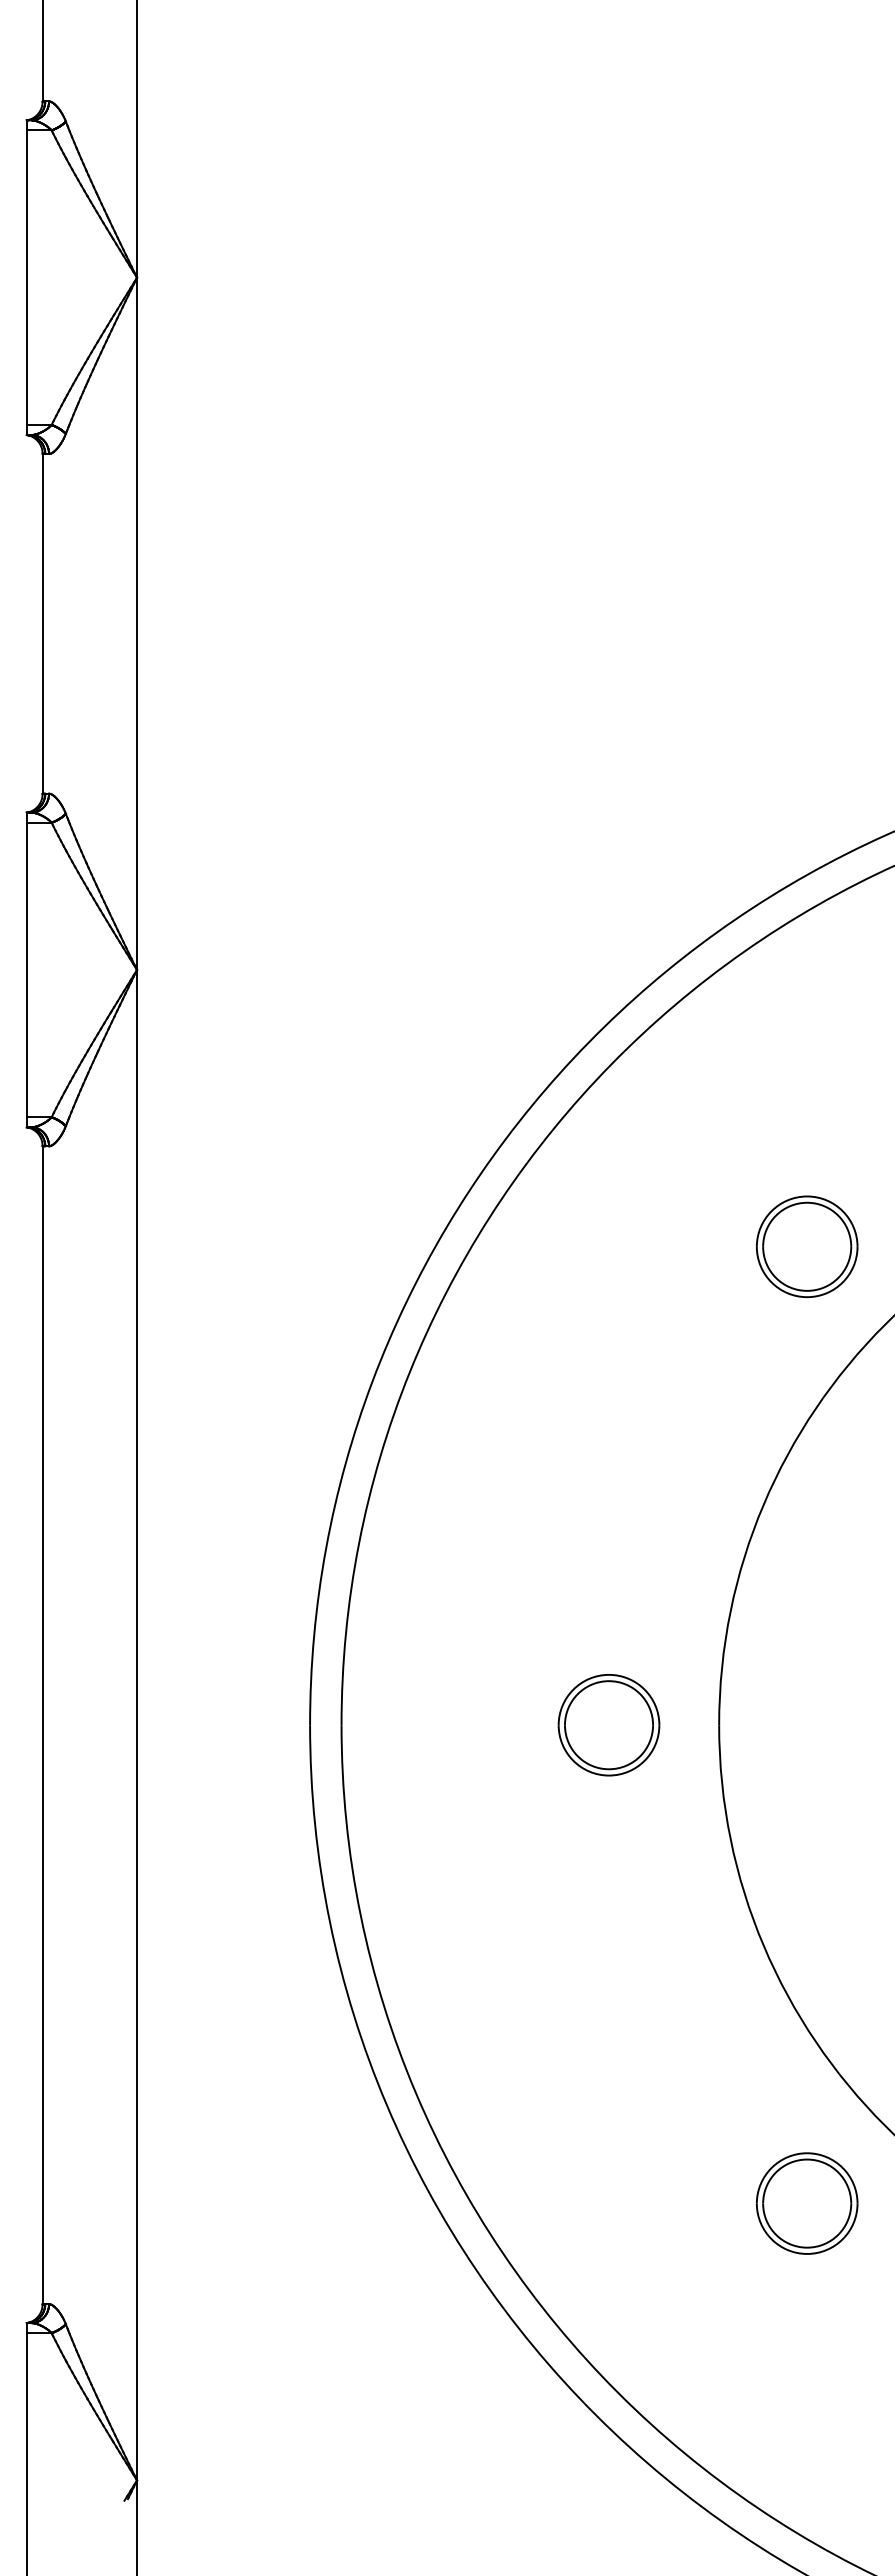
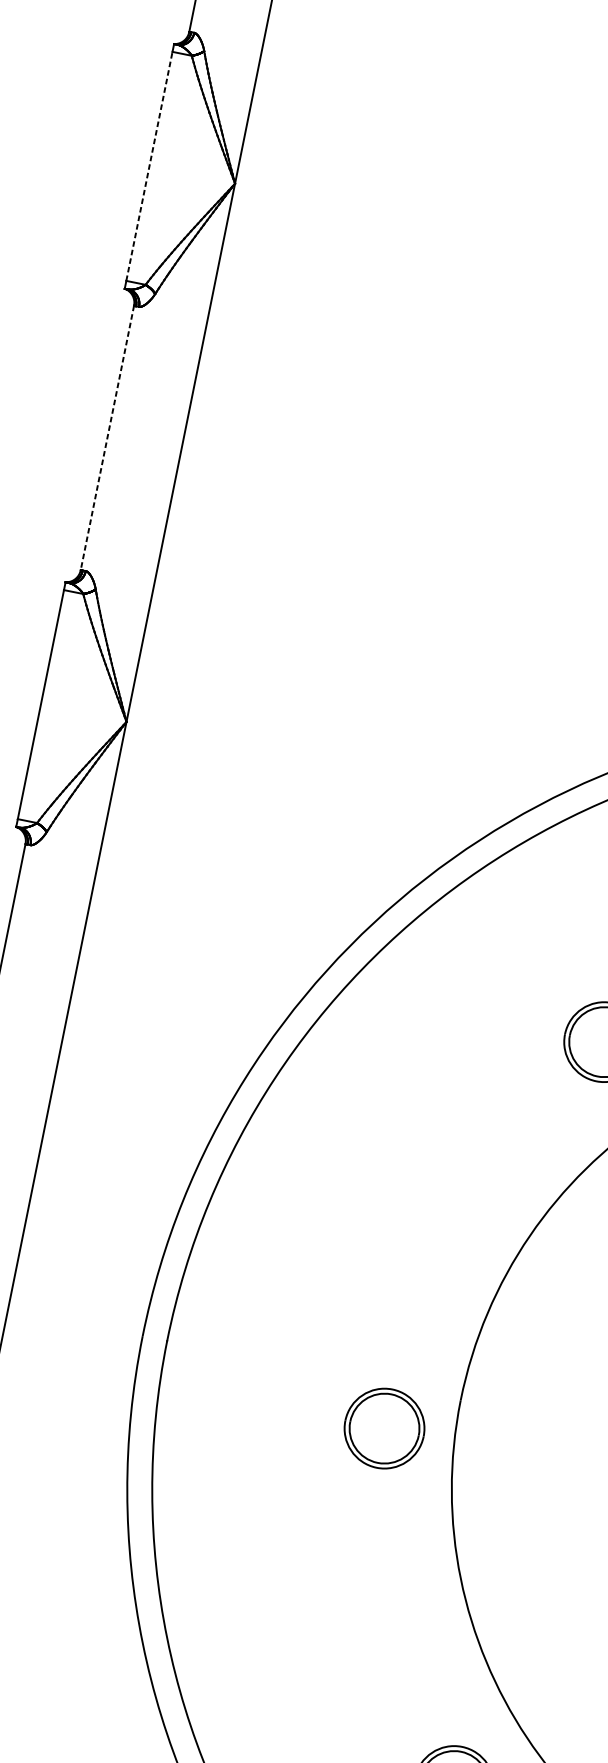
line: (26, 277) -> (149, 166), solid -> dashed
line: (42, 624) -> (107, 438), solid -> dashed
part: (608, 1725) -> (384, 1428), moved

